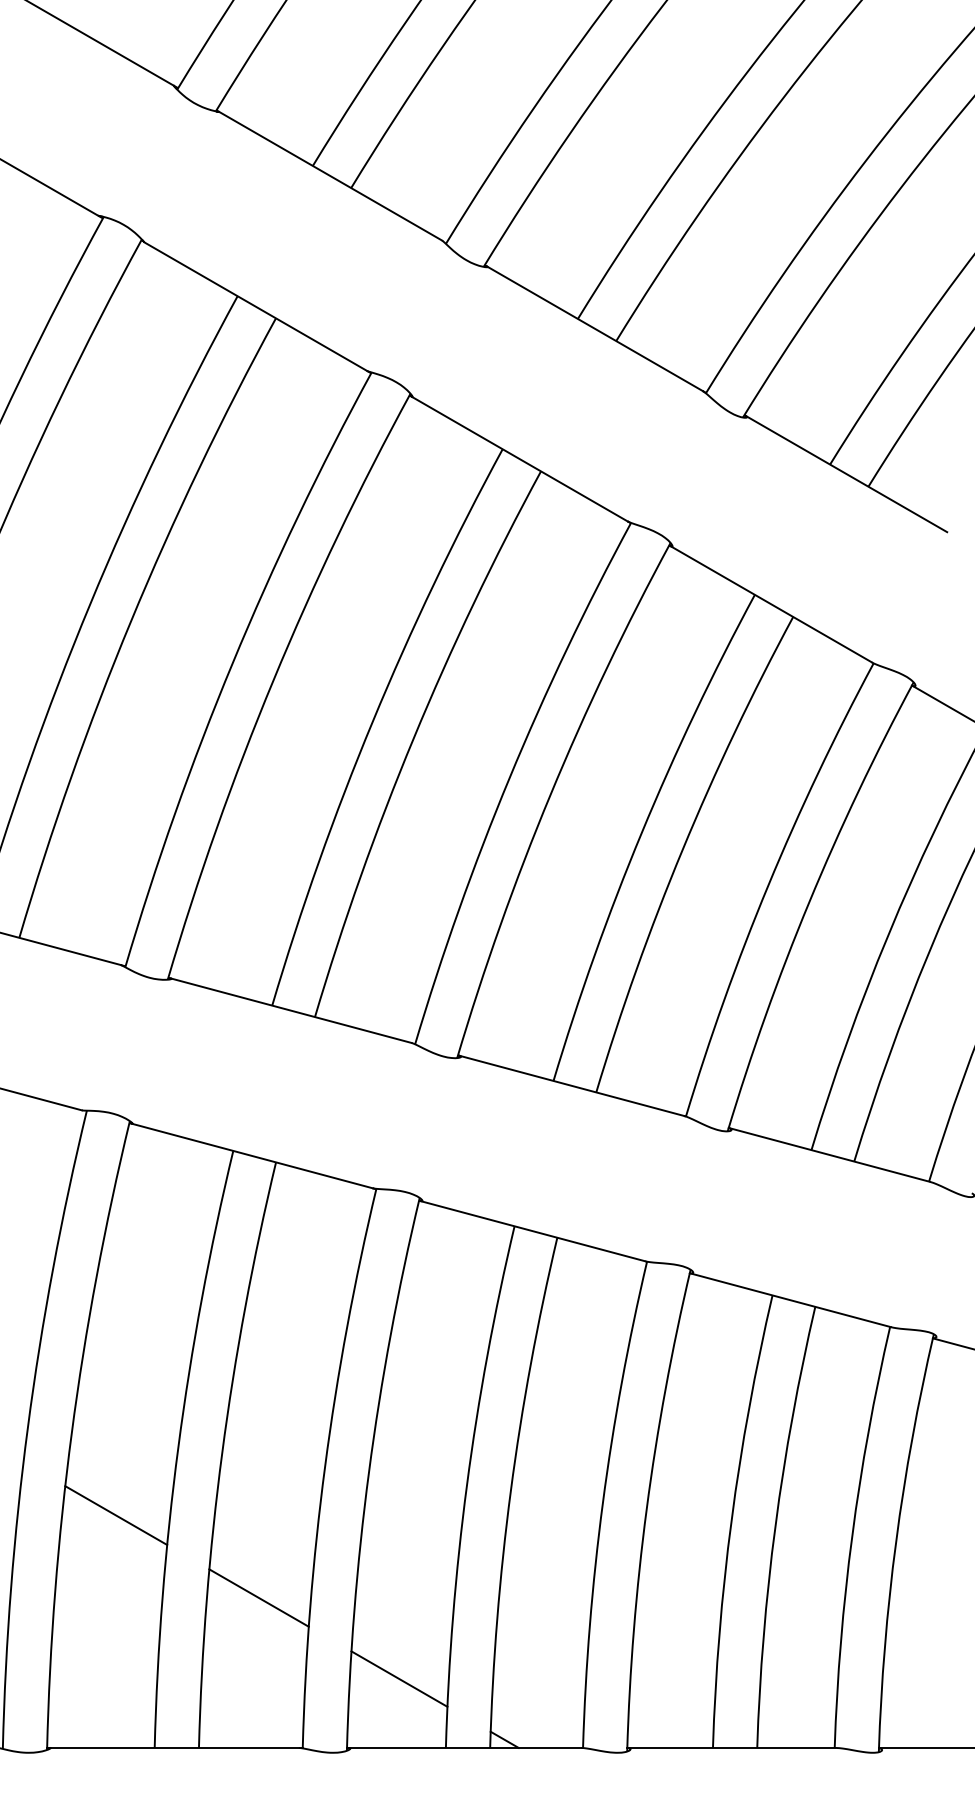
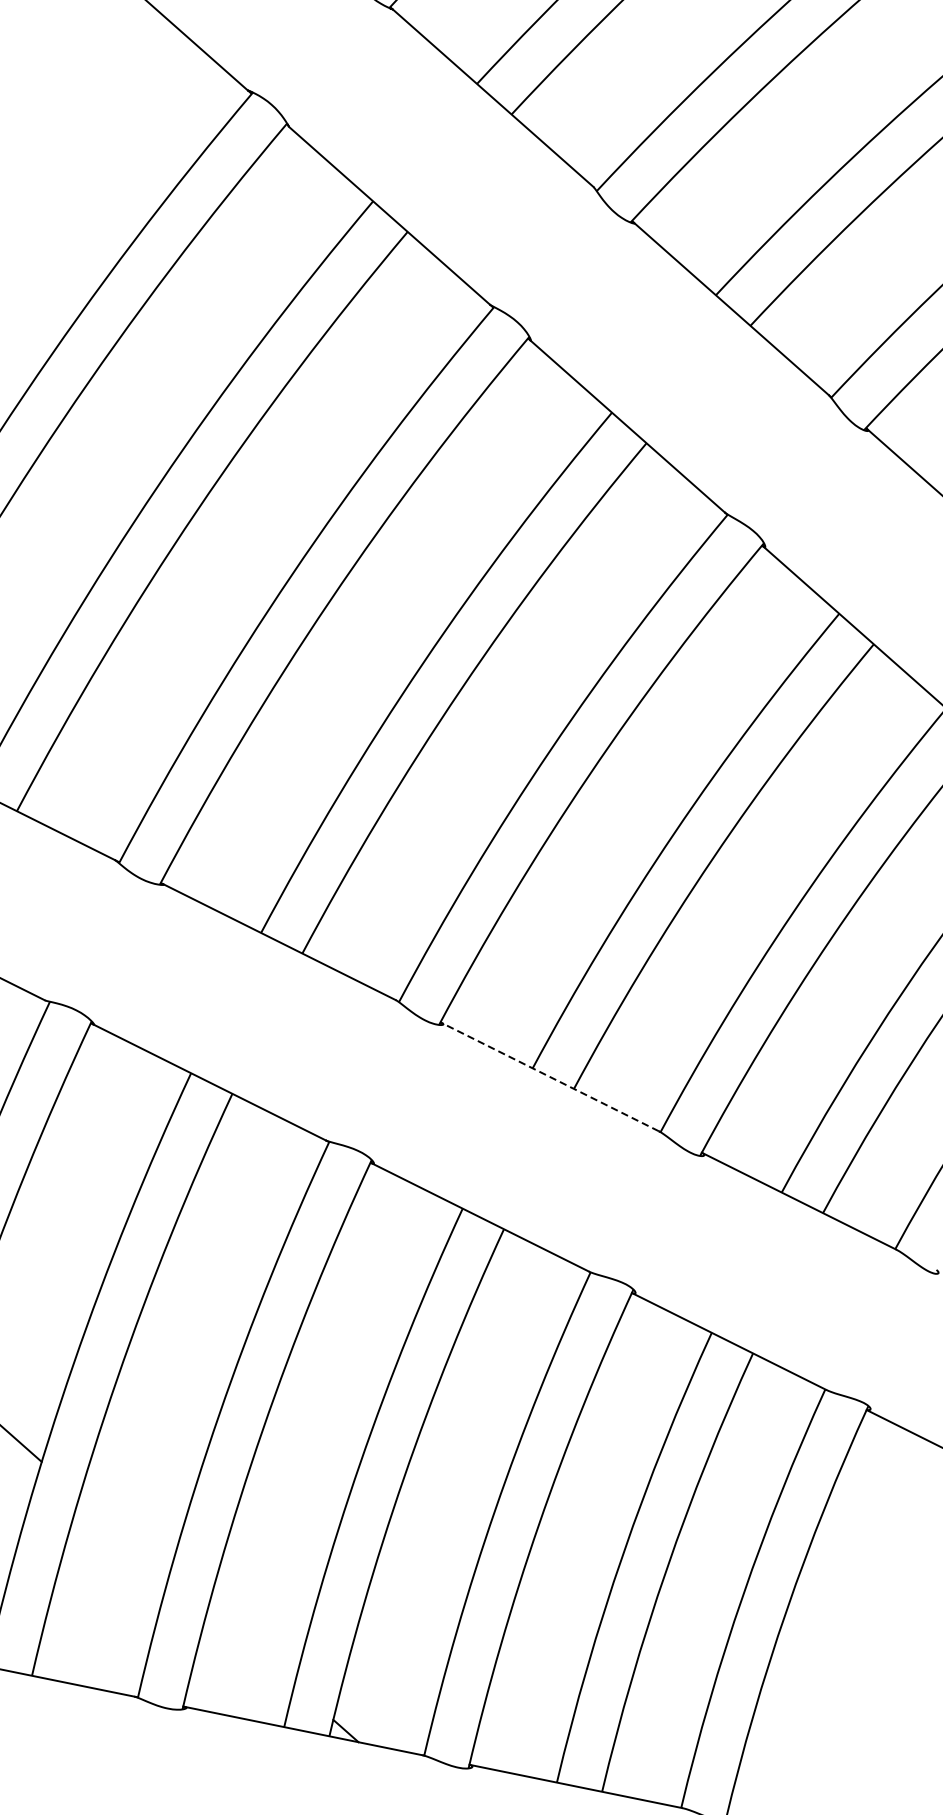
line: (571, 1085) -> (550, 1076), solid -> dashed
line: (258, 1597) -> (124, 1534), removed
line: (399, 1678) -> (251, 1646), removed

